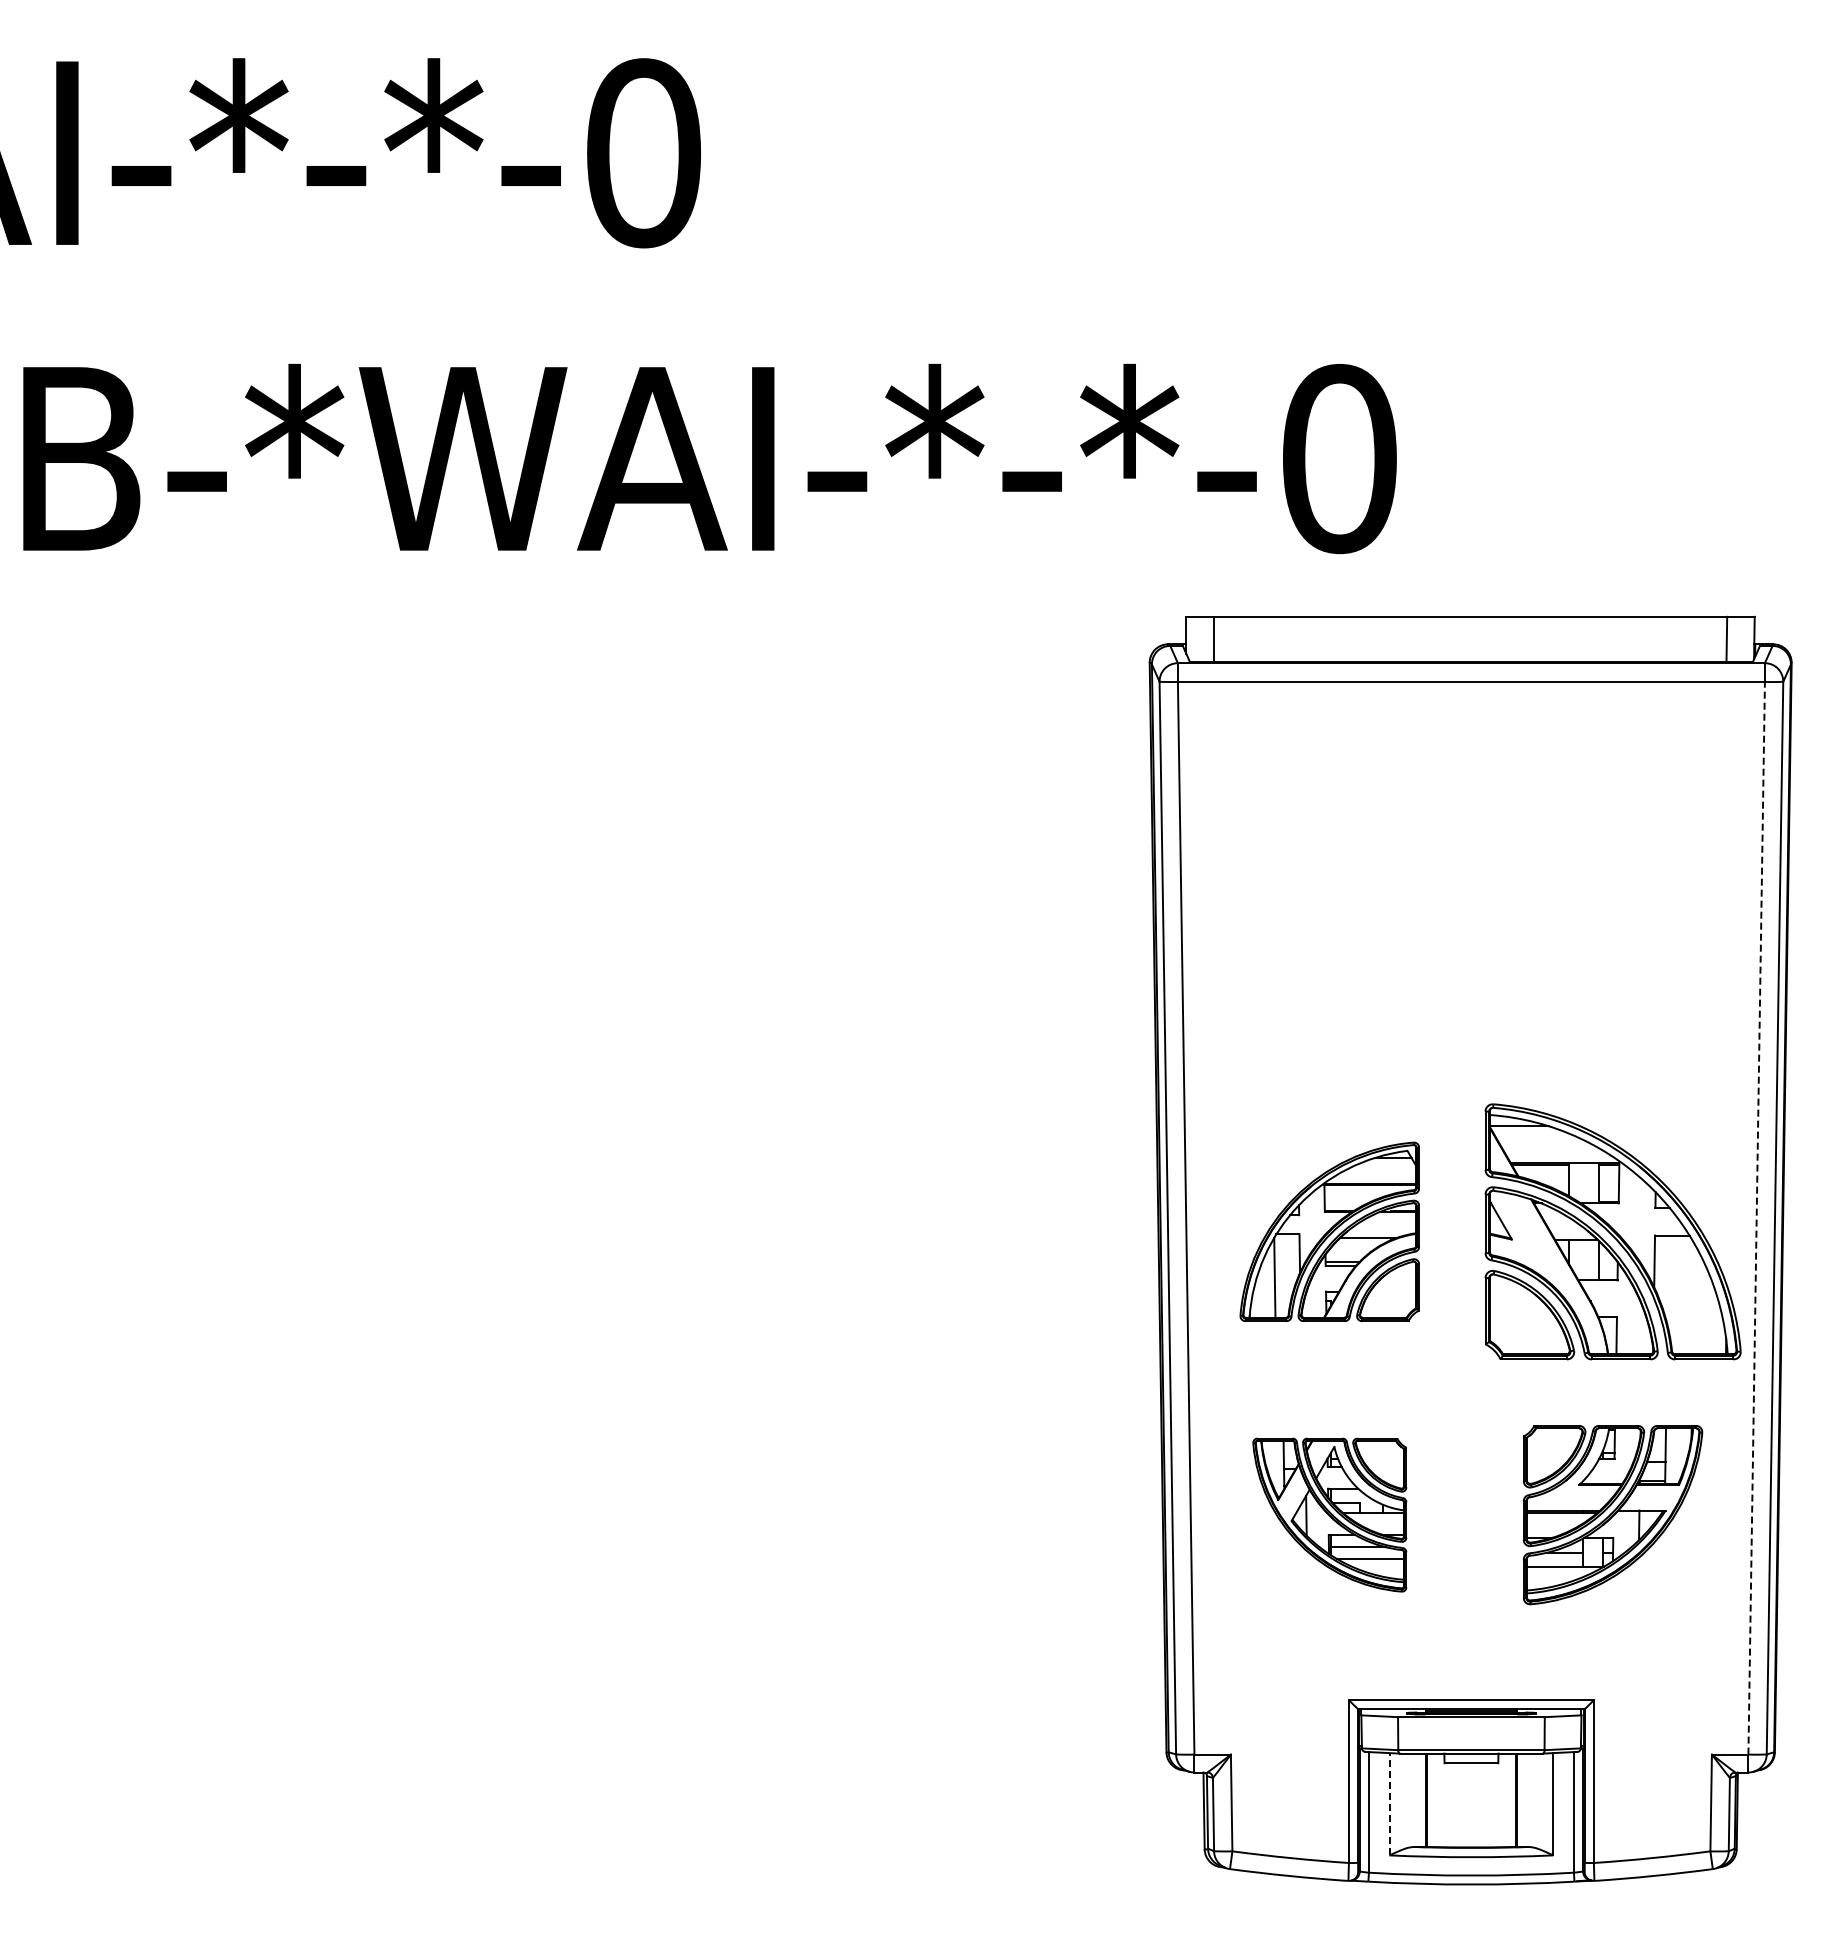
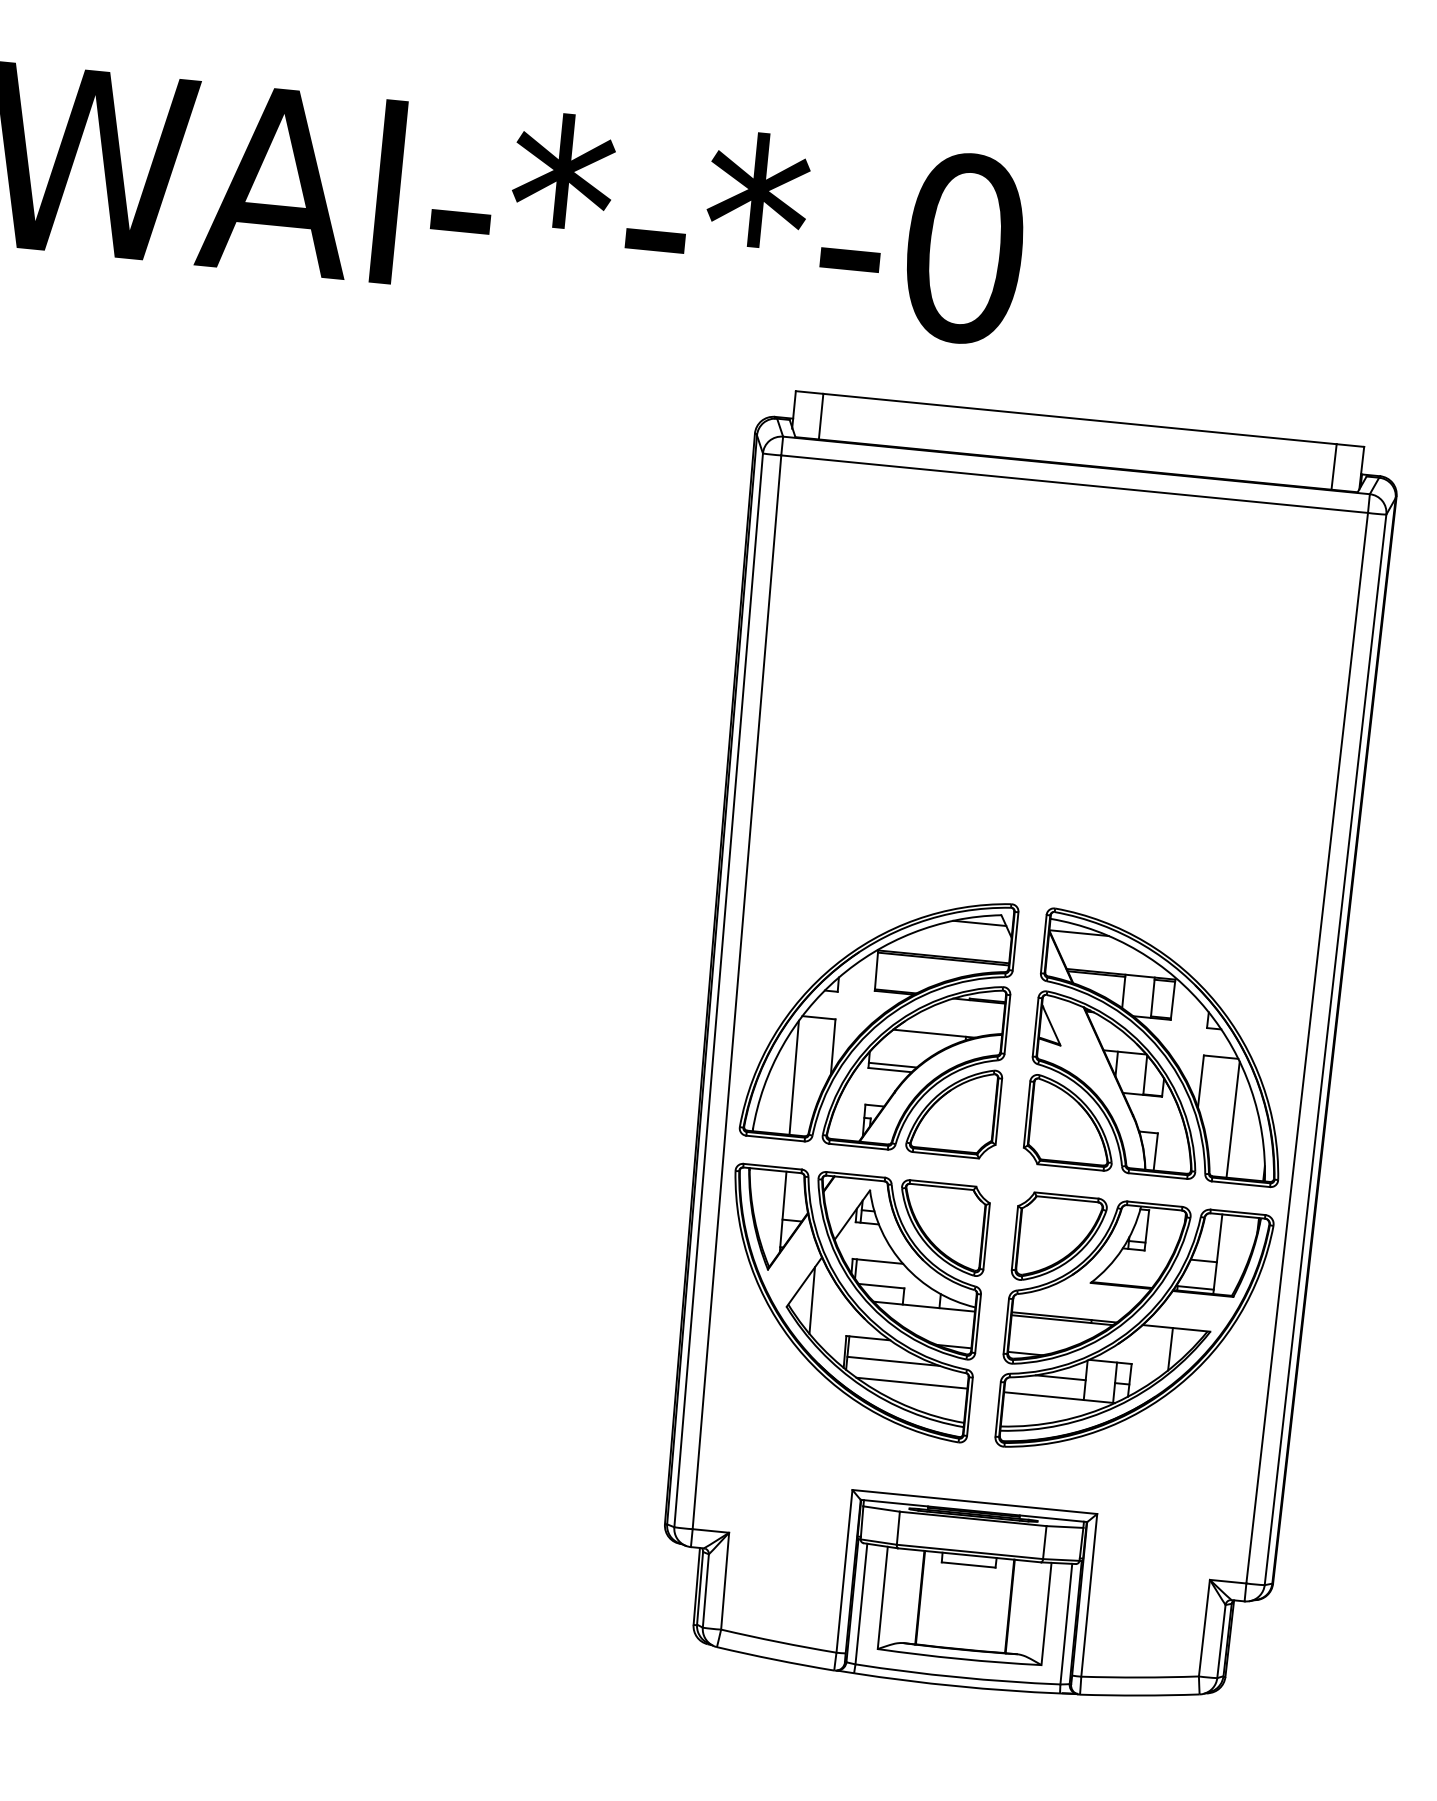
line: (1756, 1217) -> (1307, 1047), dashed -> solid
part: (1329, 1231) -> (878, 1019), size x1.43
line: (1690, 1296) -> (1233, 1119), added
part: (1329, 1514) -> (851, 1302), size x1.67
part: (1612, 1514) -> (1134, 1330), size x1.43
line: (1389, 1803) -> (882, 1597), dashed -> solid

